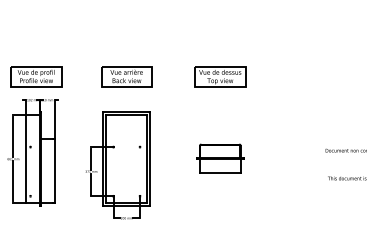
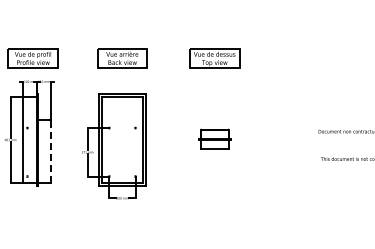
part: (220, 157) -> (214, 138), size x0.7
line: (54, 170) -> (51, 151), solid -> dashed

